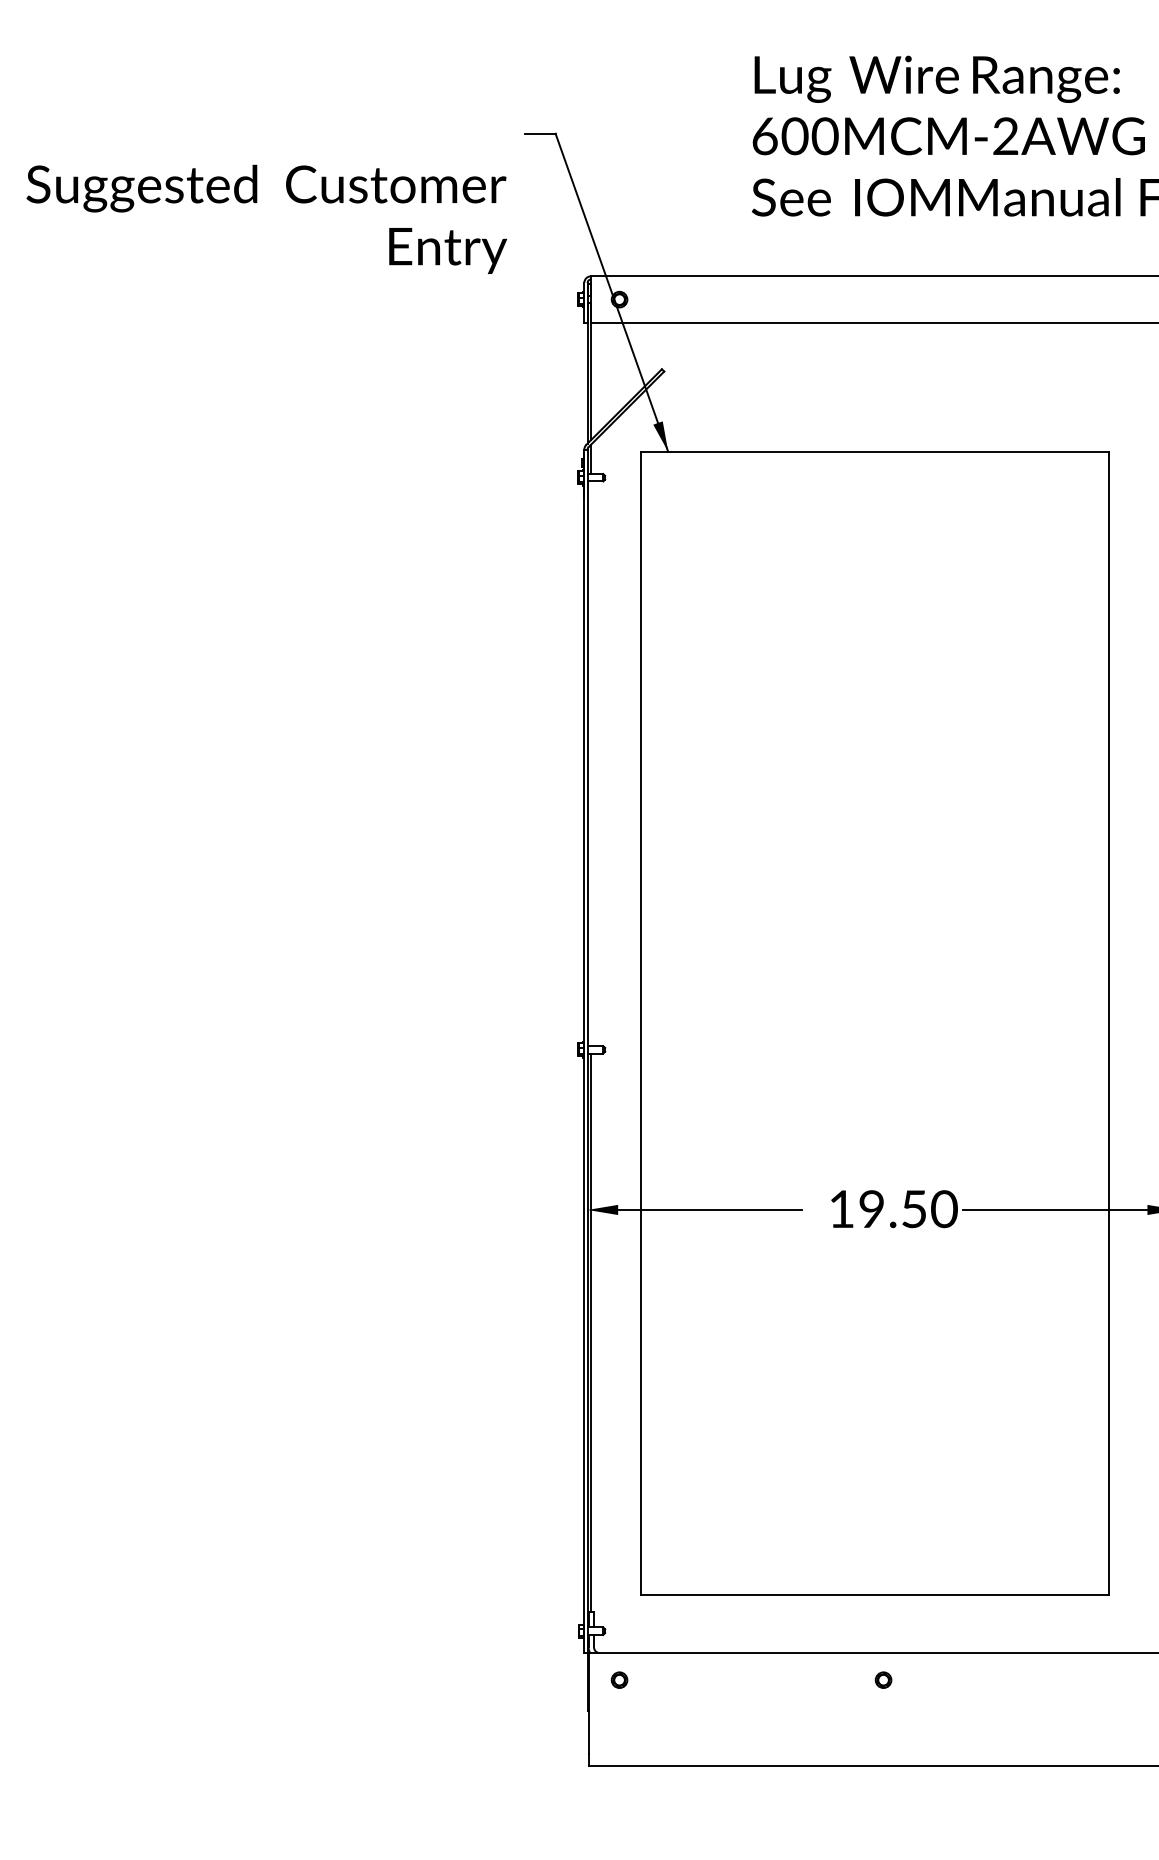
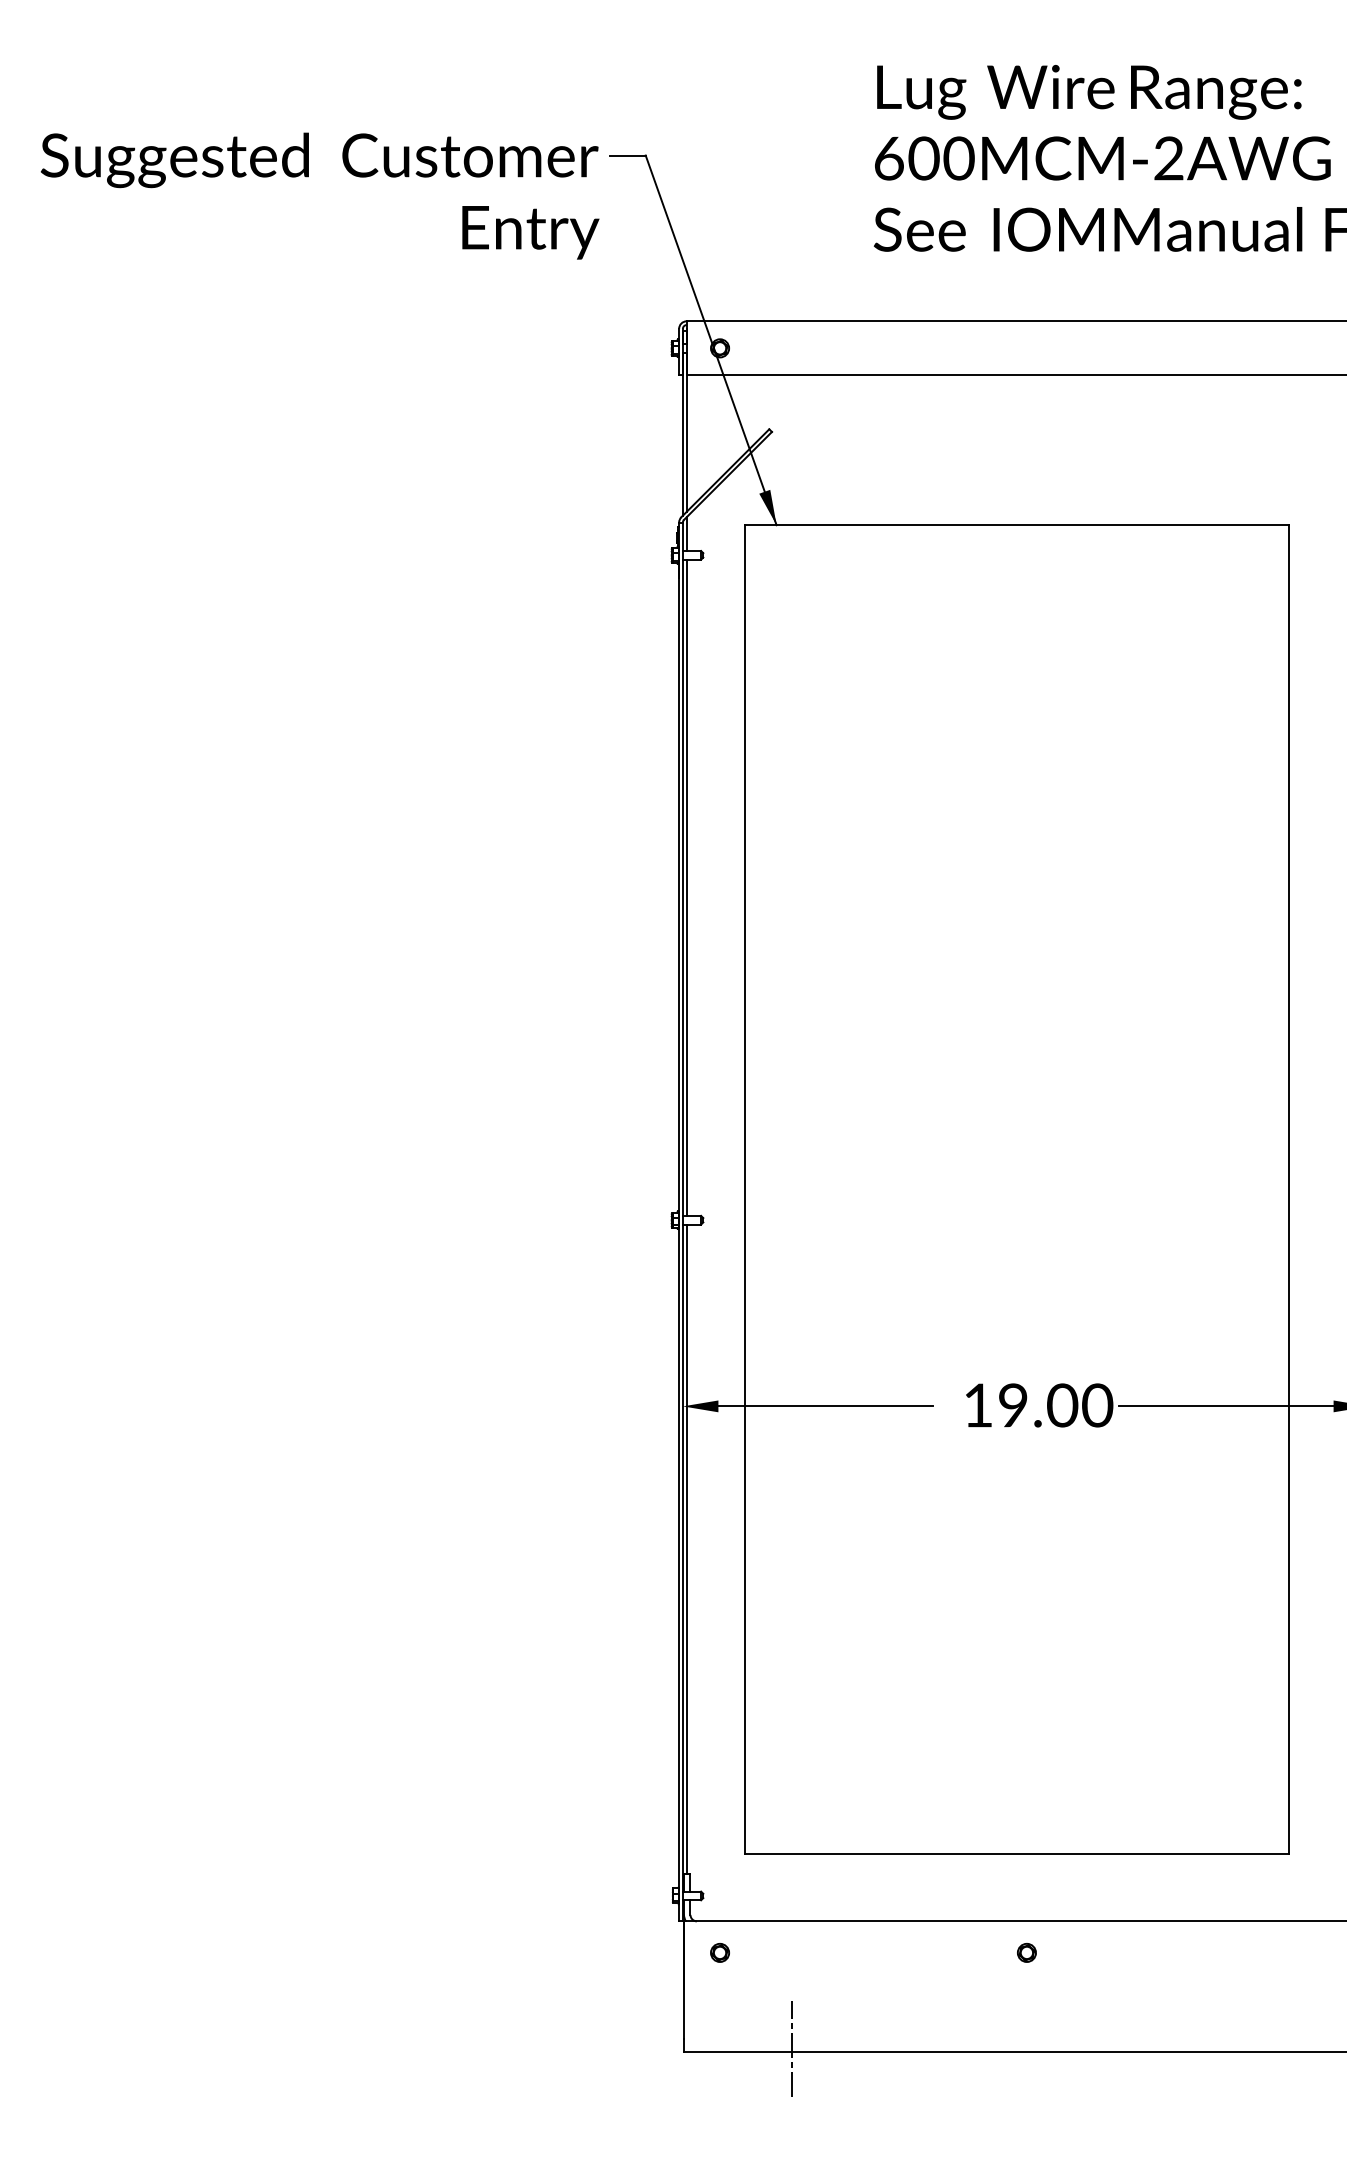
text: (266, 218) -> (319, 195), moved
line: (590, 763) -> (686, 887), added
text: (914, 1209) -> (1062, 1405), 19.50 -> 19.00
line: (681, 1762) -> (792, 2048), added

